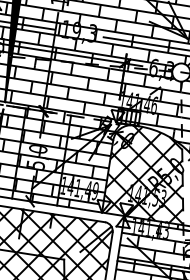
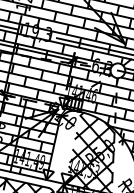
hatch: (121, 169) -> (64, 146), removed

